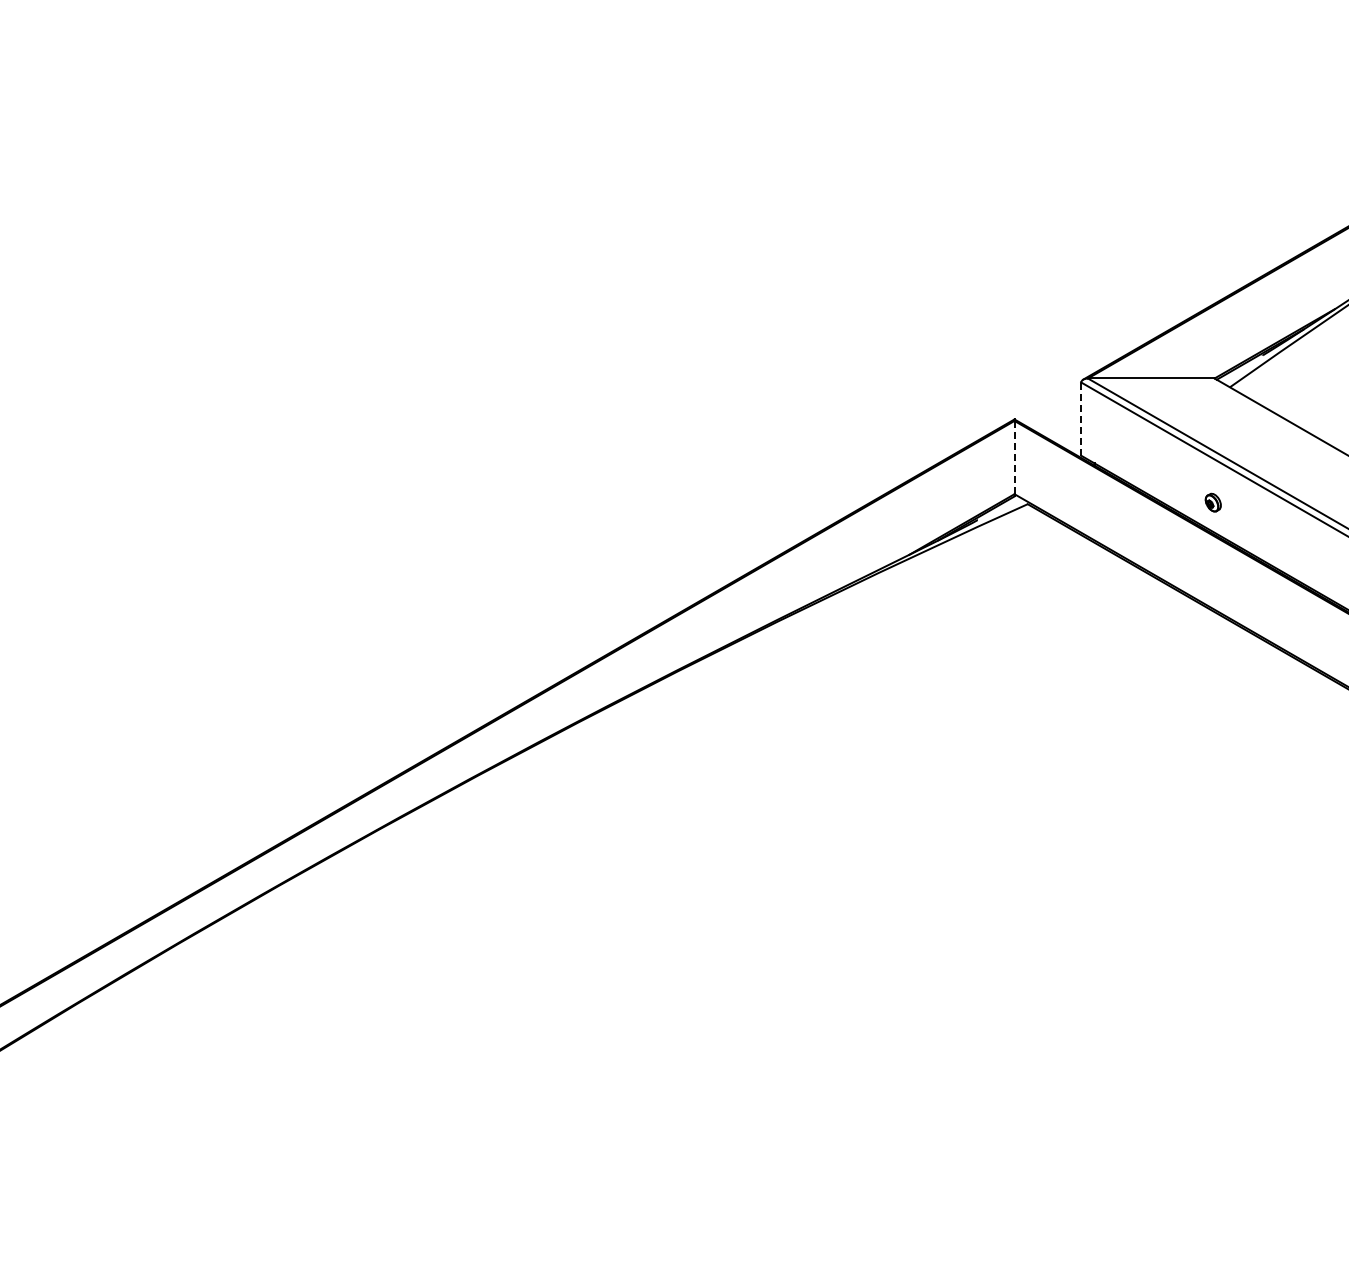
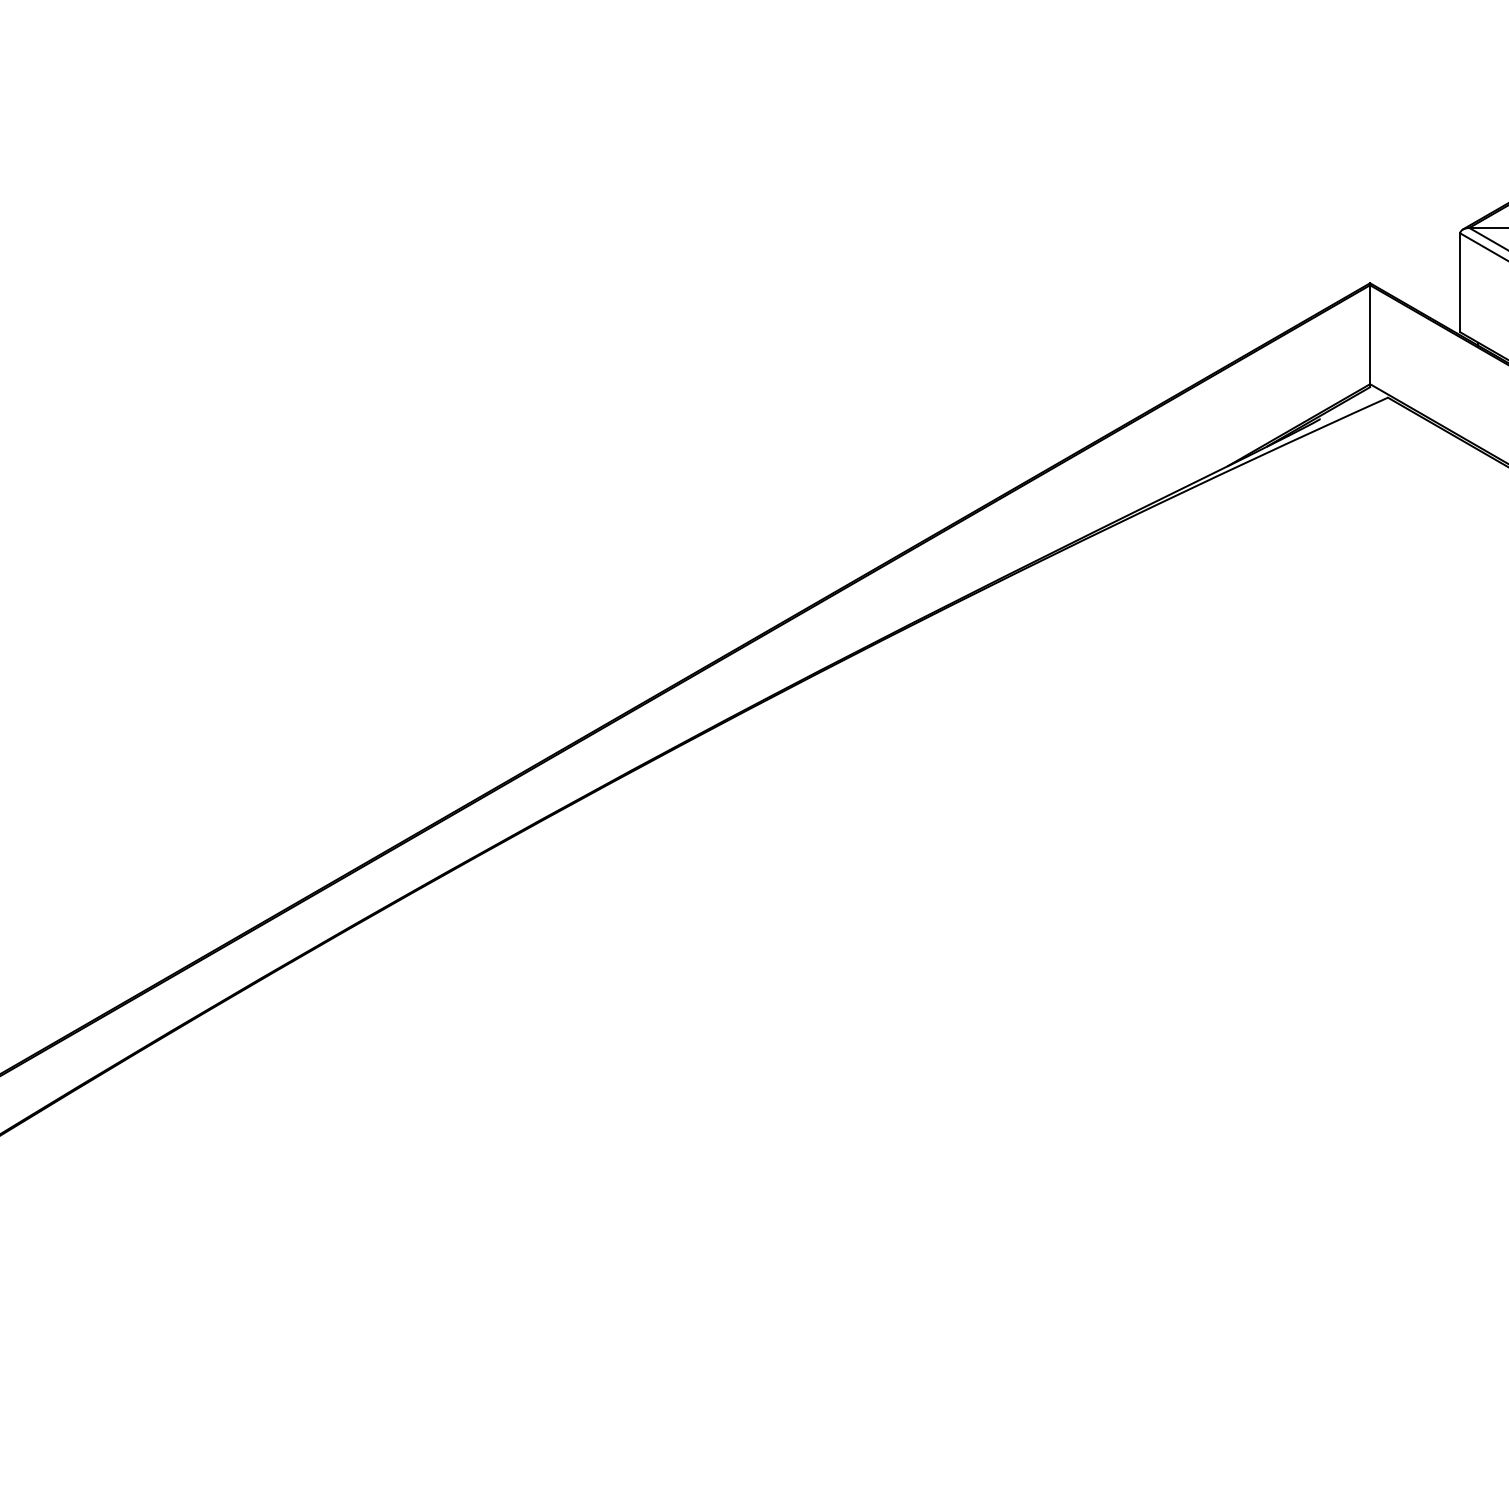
line: (1081, 419) -> (1460, 283), dashed -> solid
line: (1014, 457) -> (1370, 334), dashed -> solid

